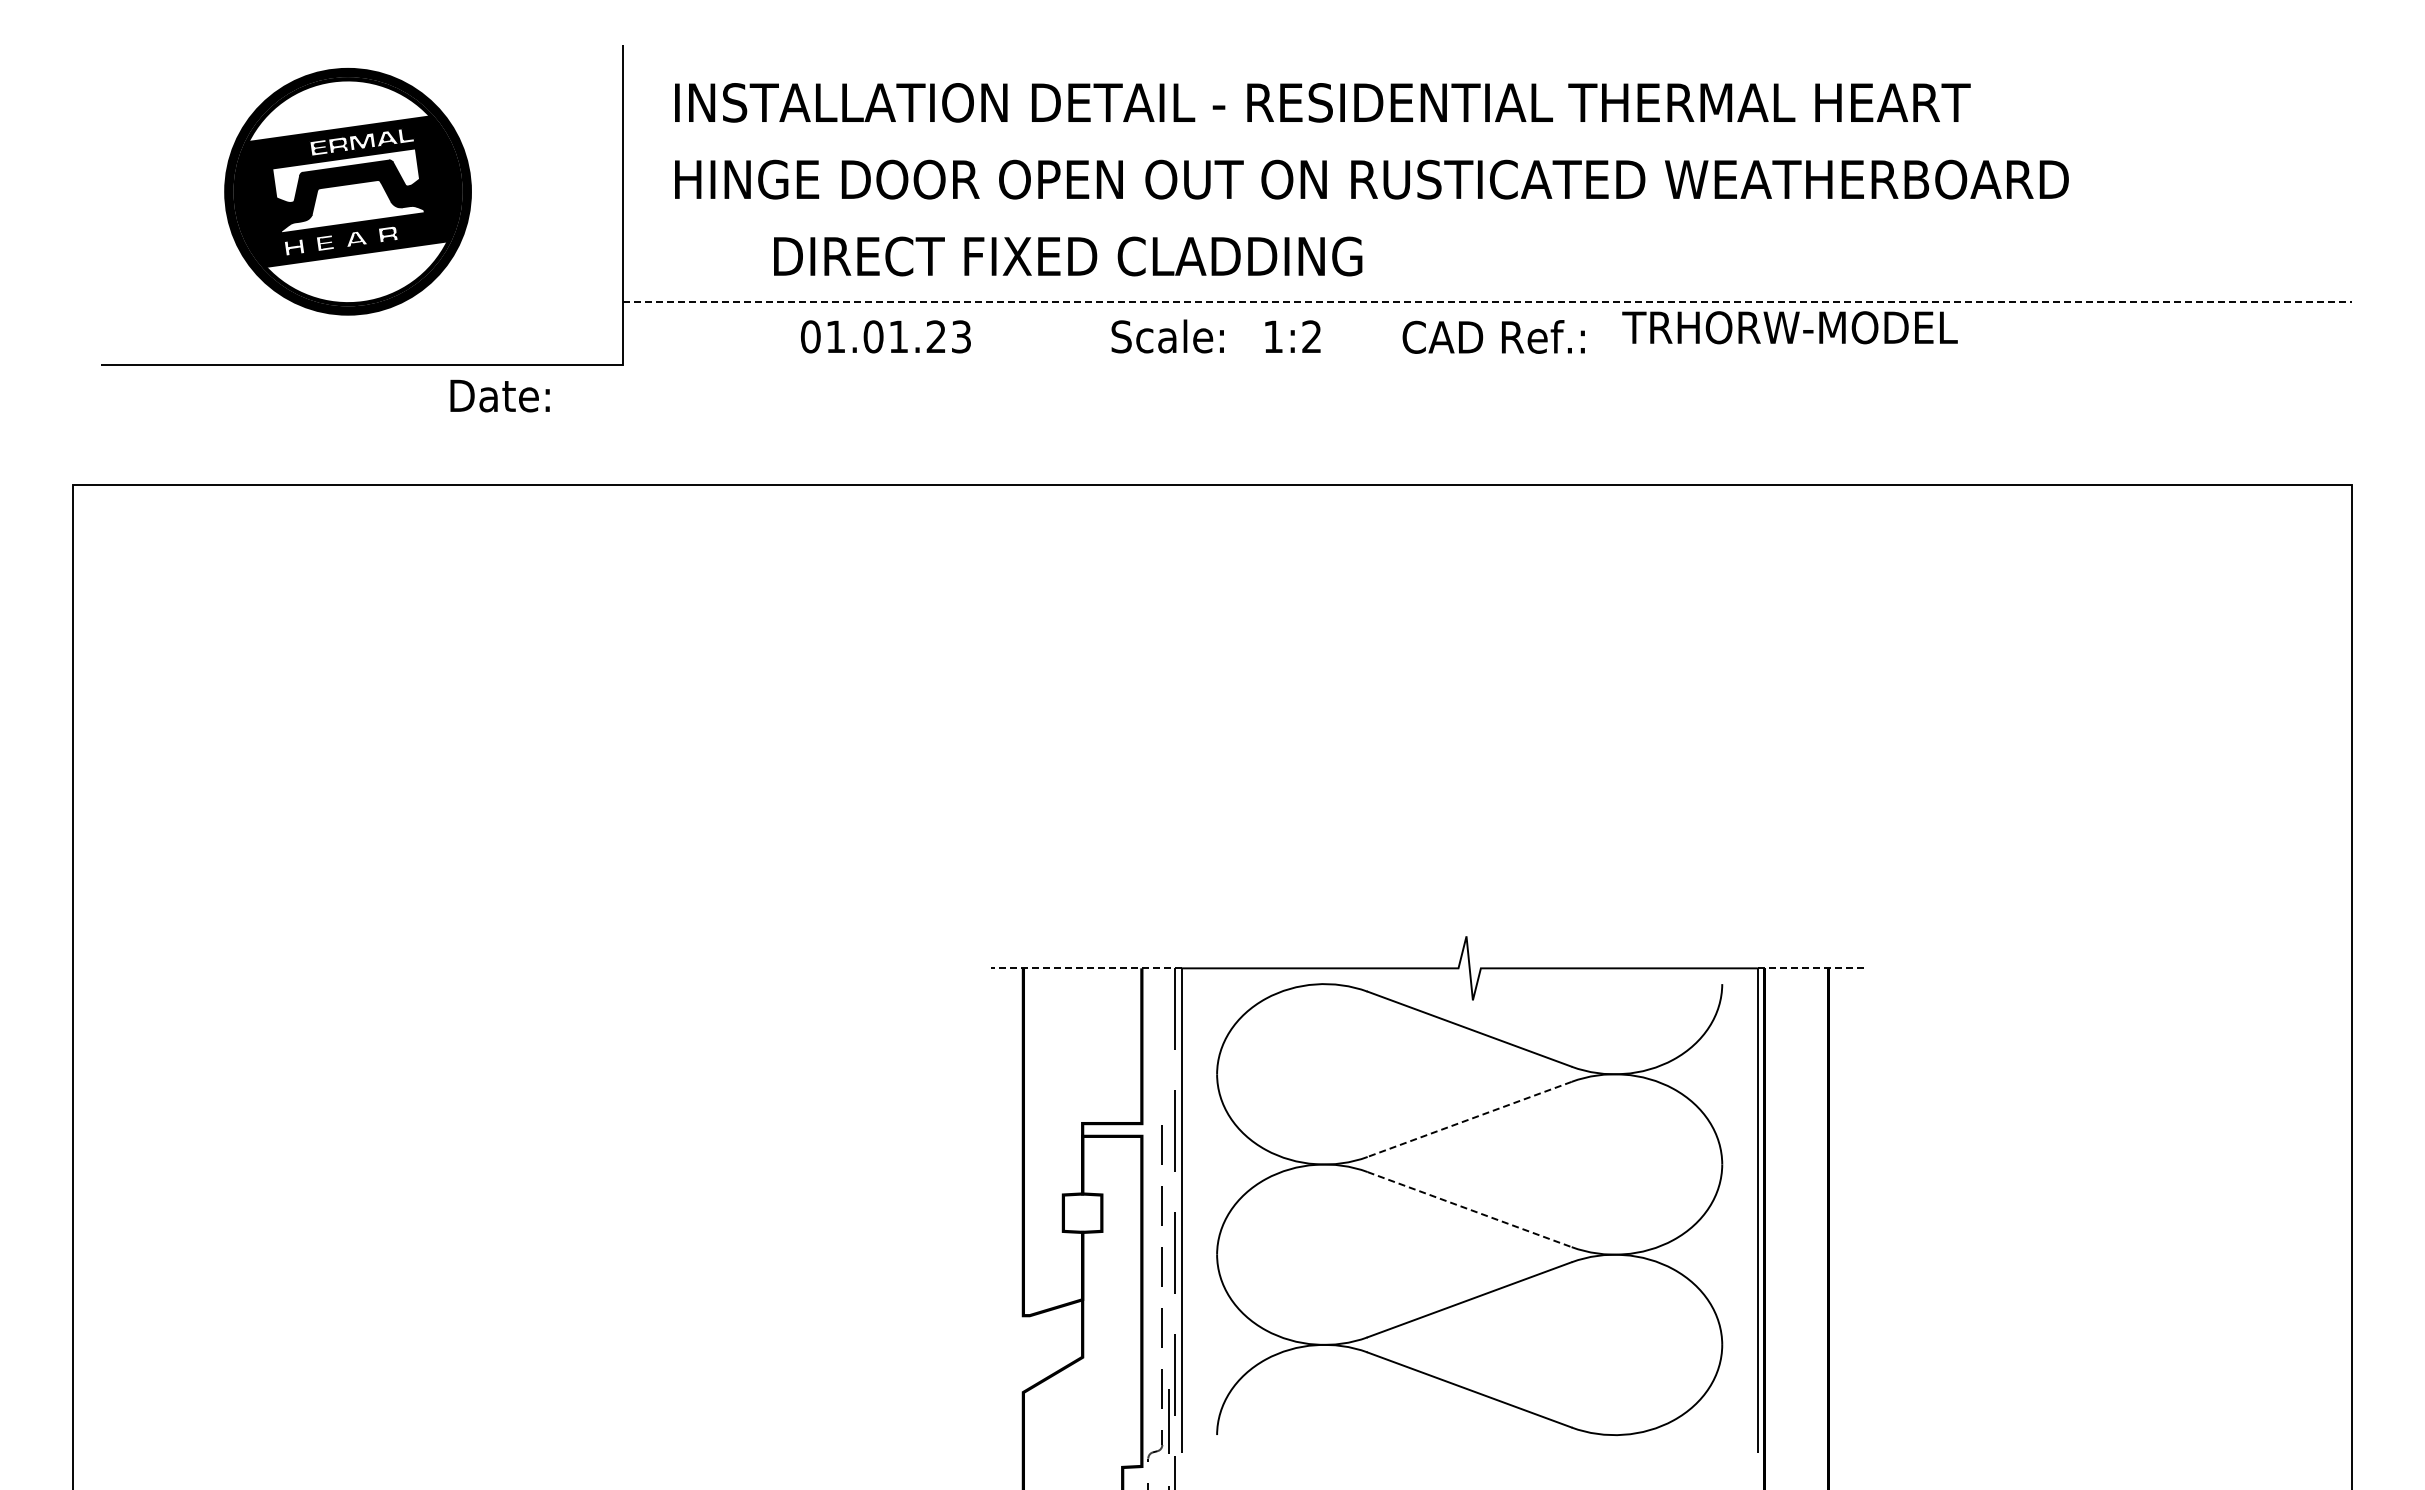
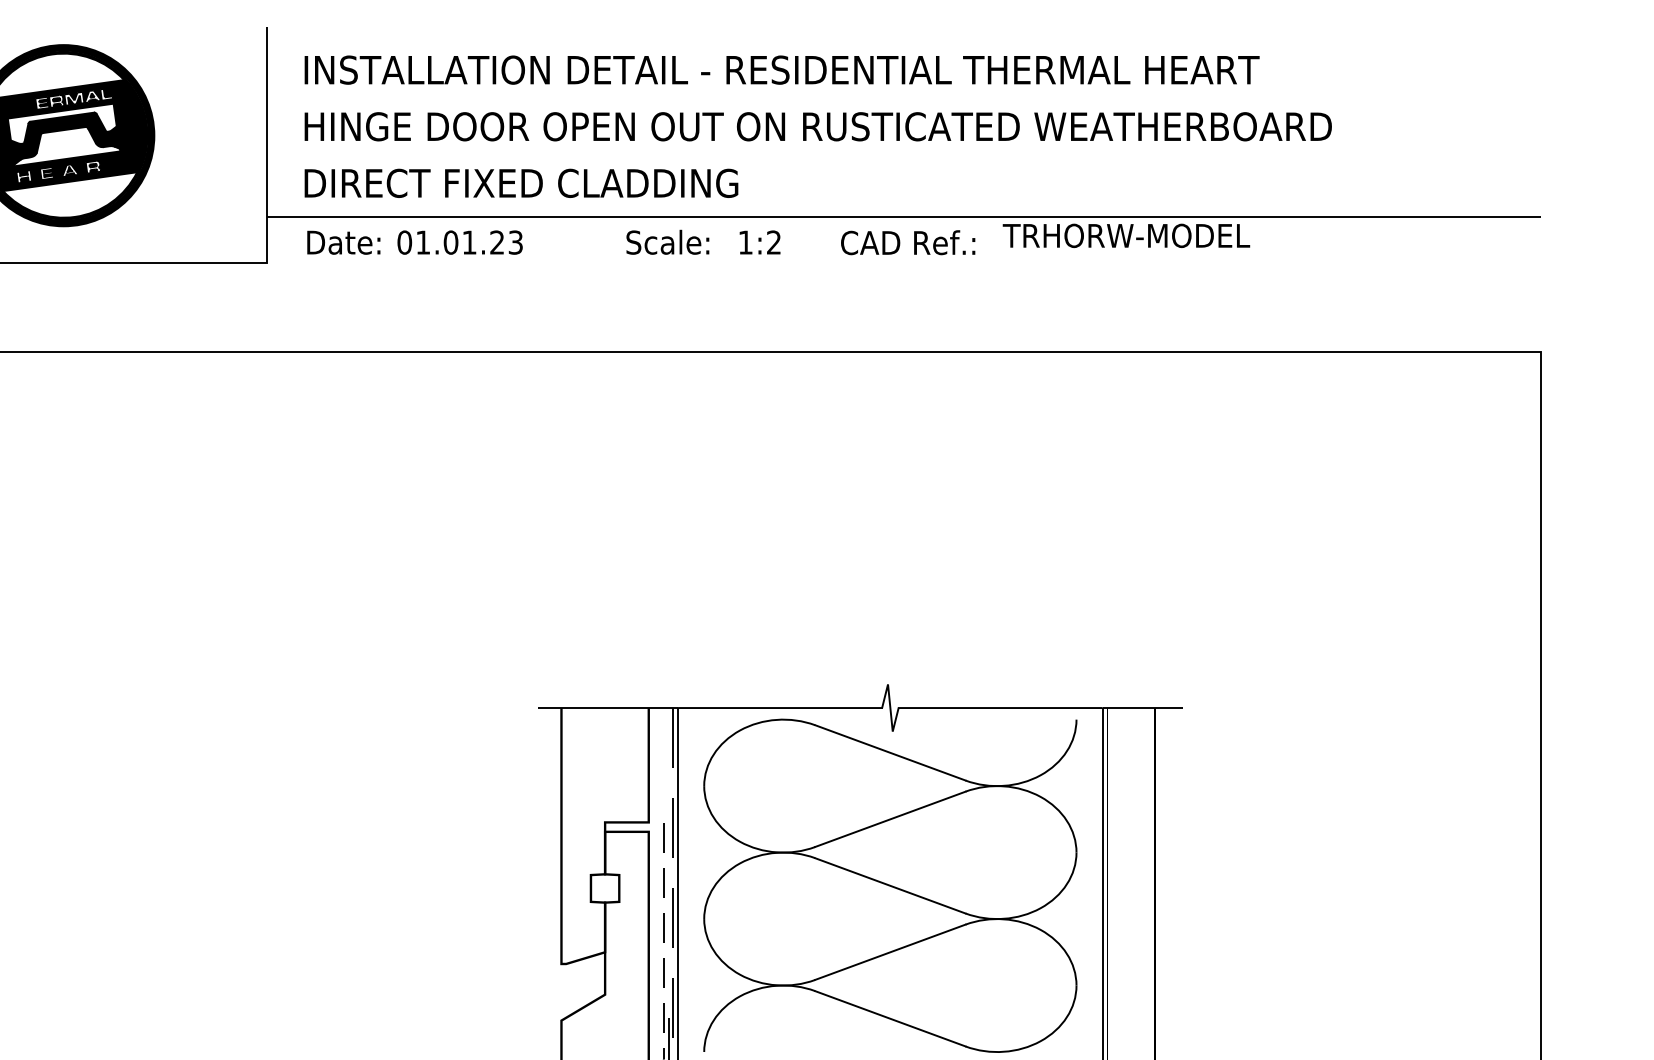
text: (1068, 256) -> (521, 183), moved
line: (1488, 301) -> (904, 216), dashed -> solid
text: (499, 395) -> (343, 242), moved
line: (1085, 968) -> (607, 708), dashed -> solid
line: (1812, 968) -> (1143, 708), dashed -> solid
line: (1469, 1119) -> (890, 819), dashed -> solid
line: (1469, 1209) -> (890, 885), dashed -> solid

